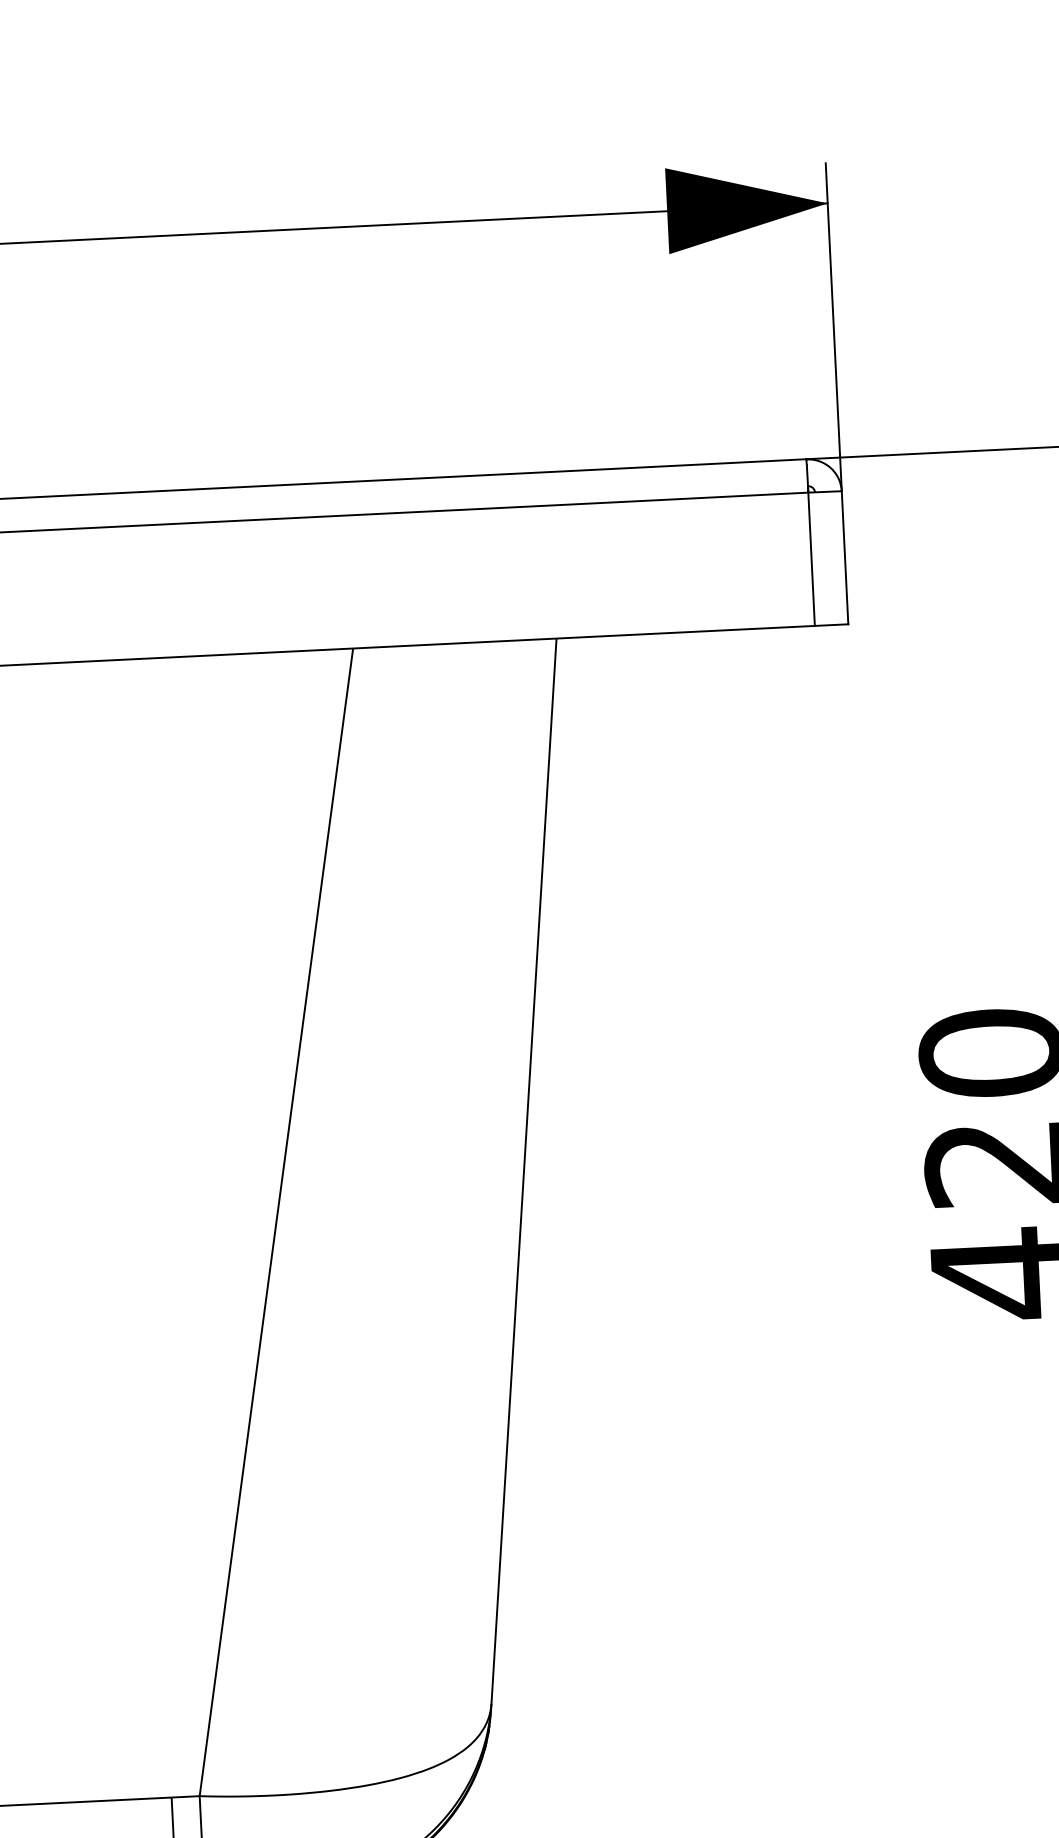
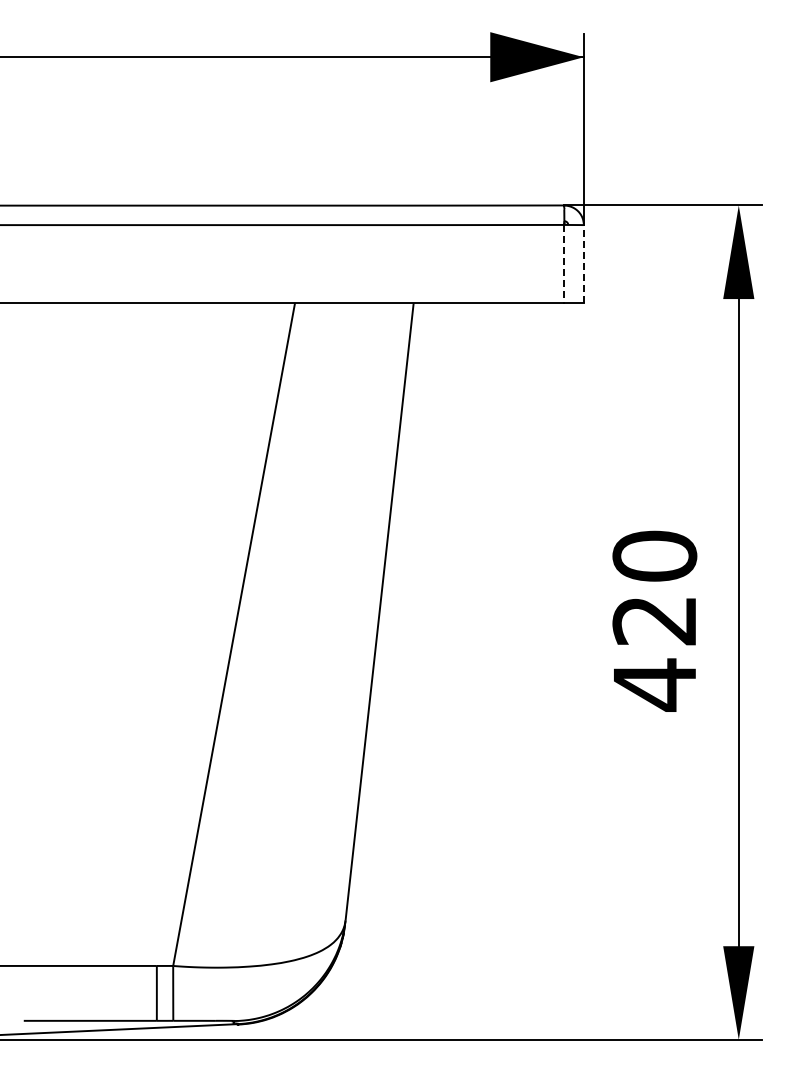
line: (844, 557) -> (583, 263), solid -> dashed
line: (811, 558) -> (564, 263), solid -> dashed

